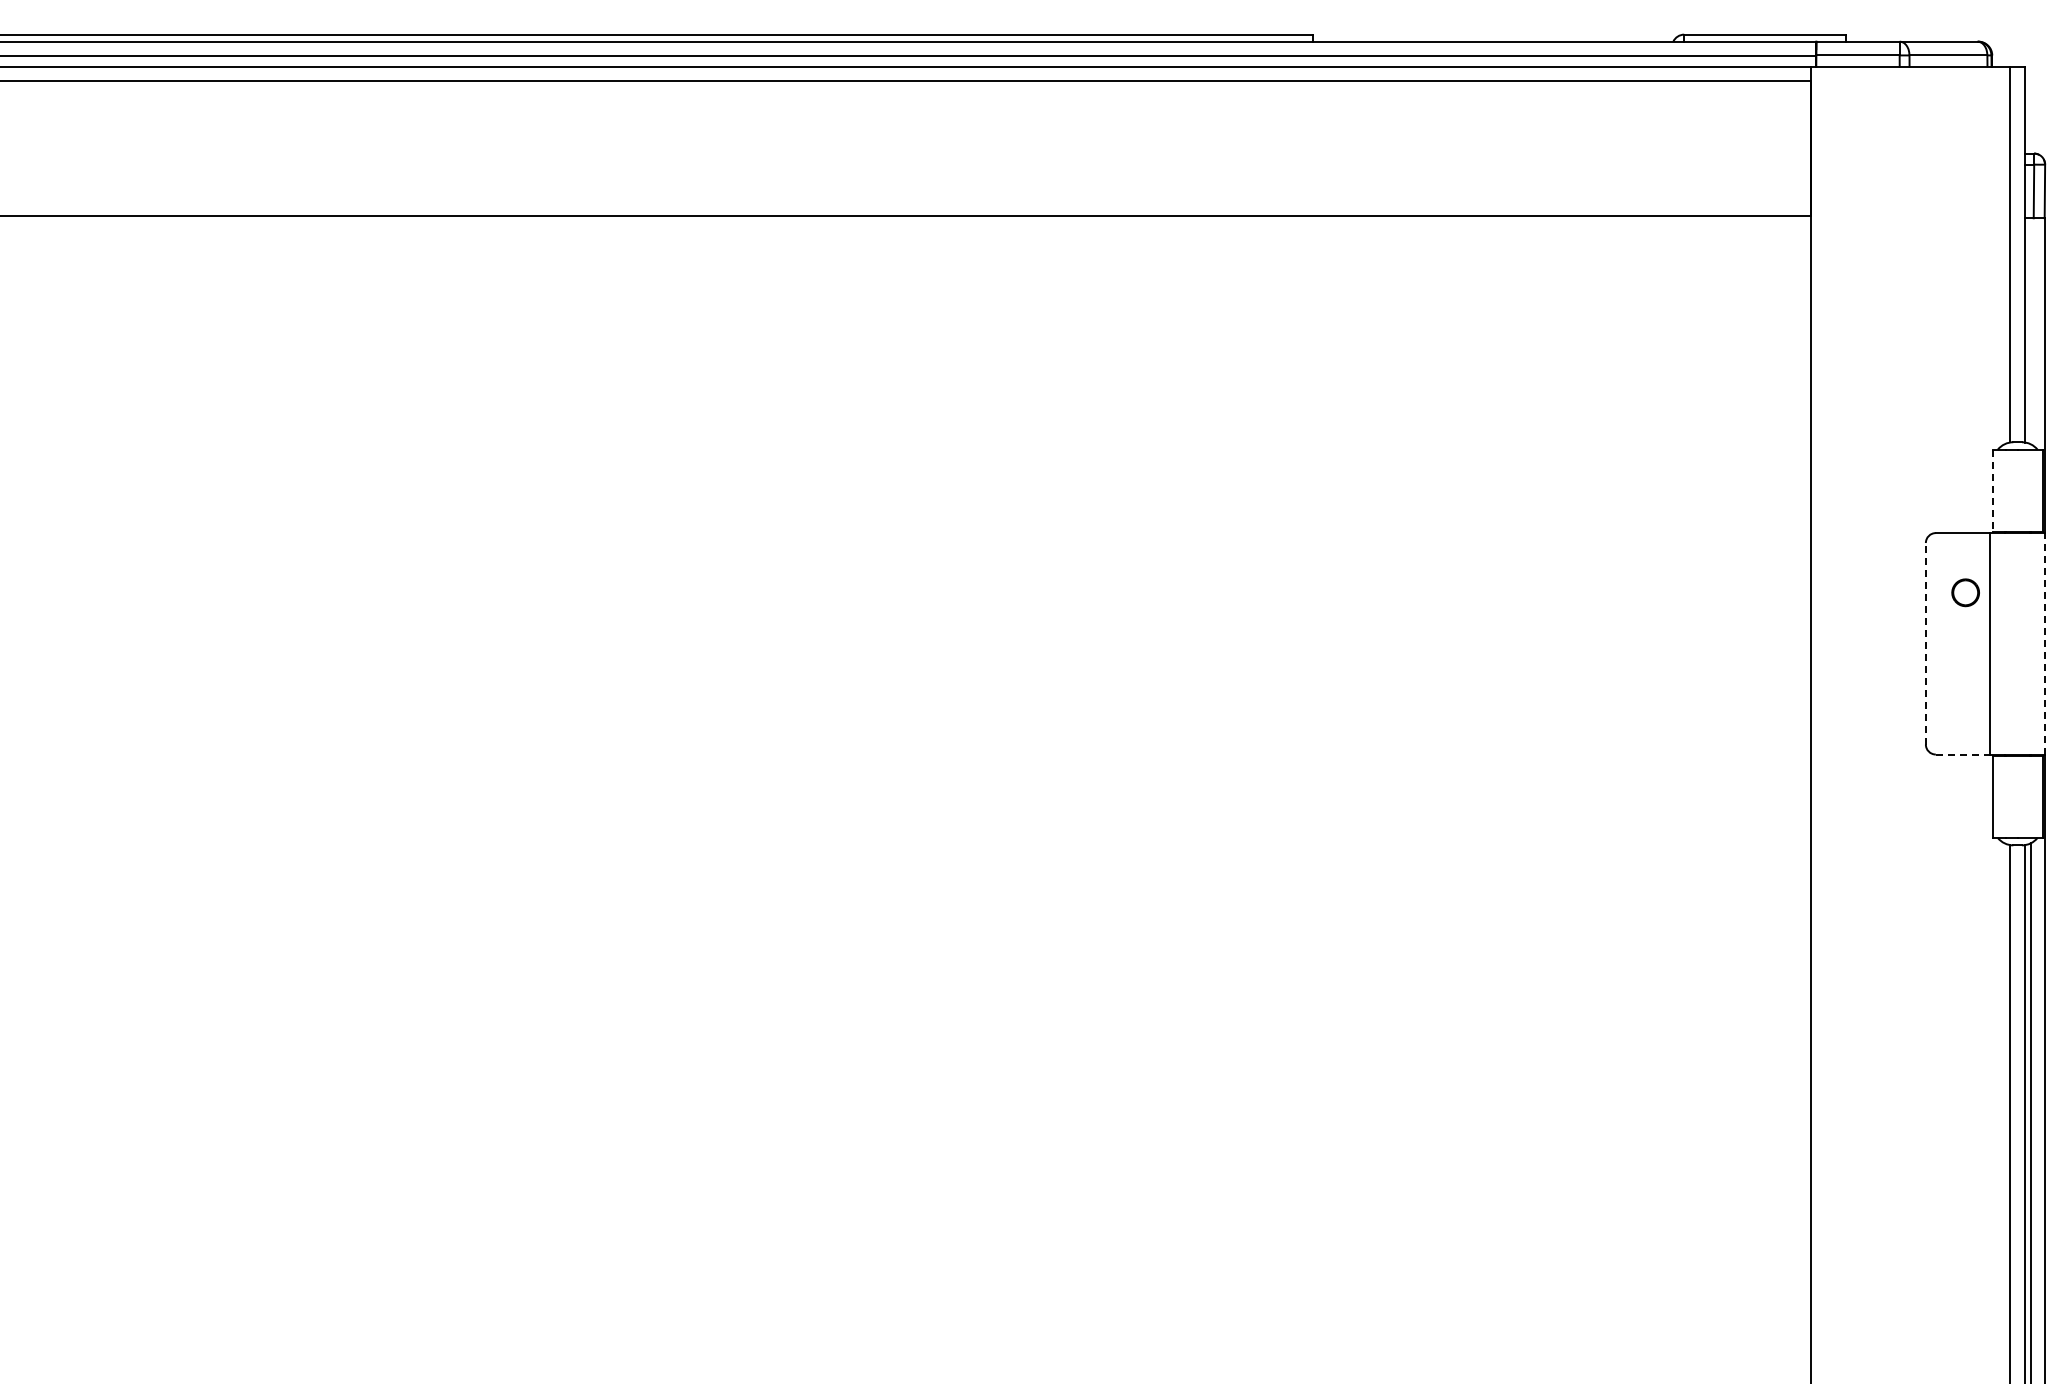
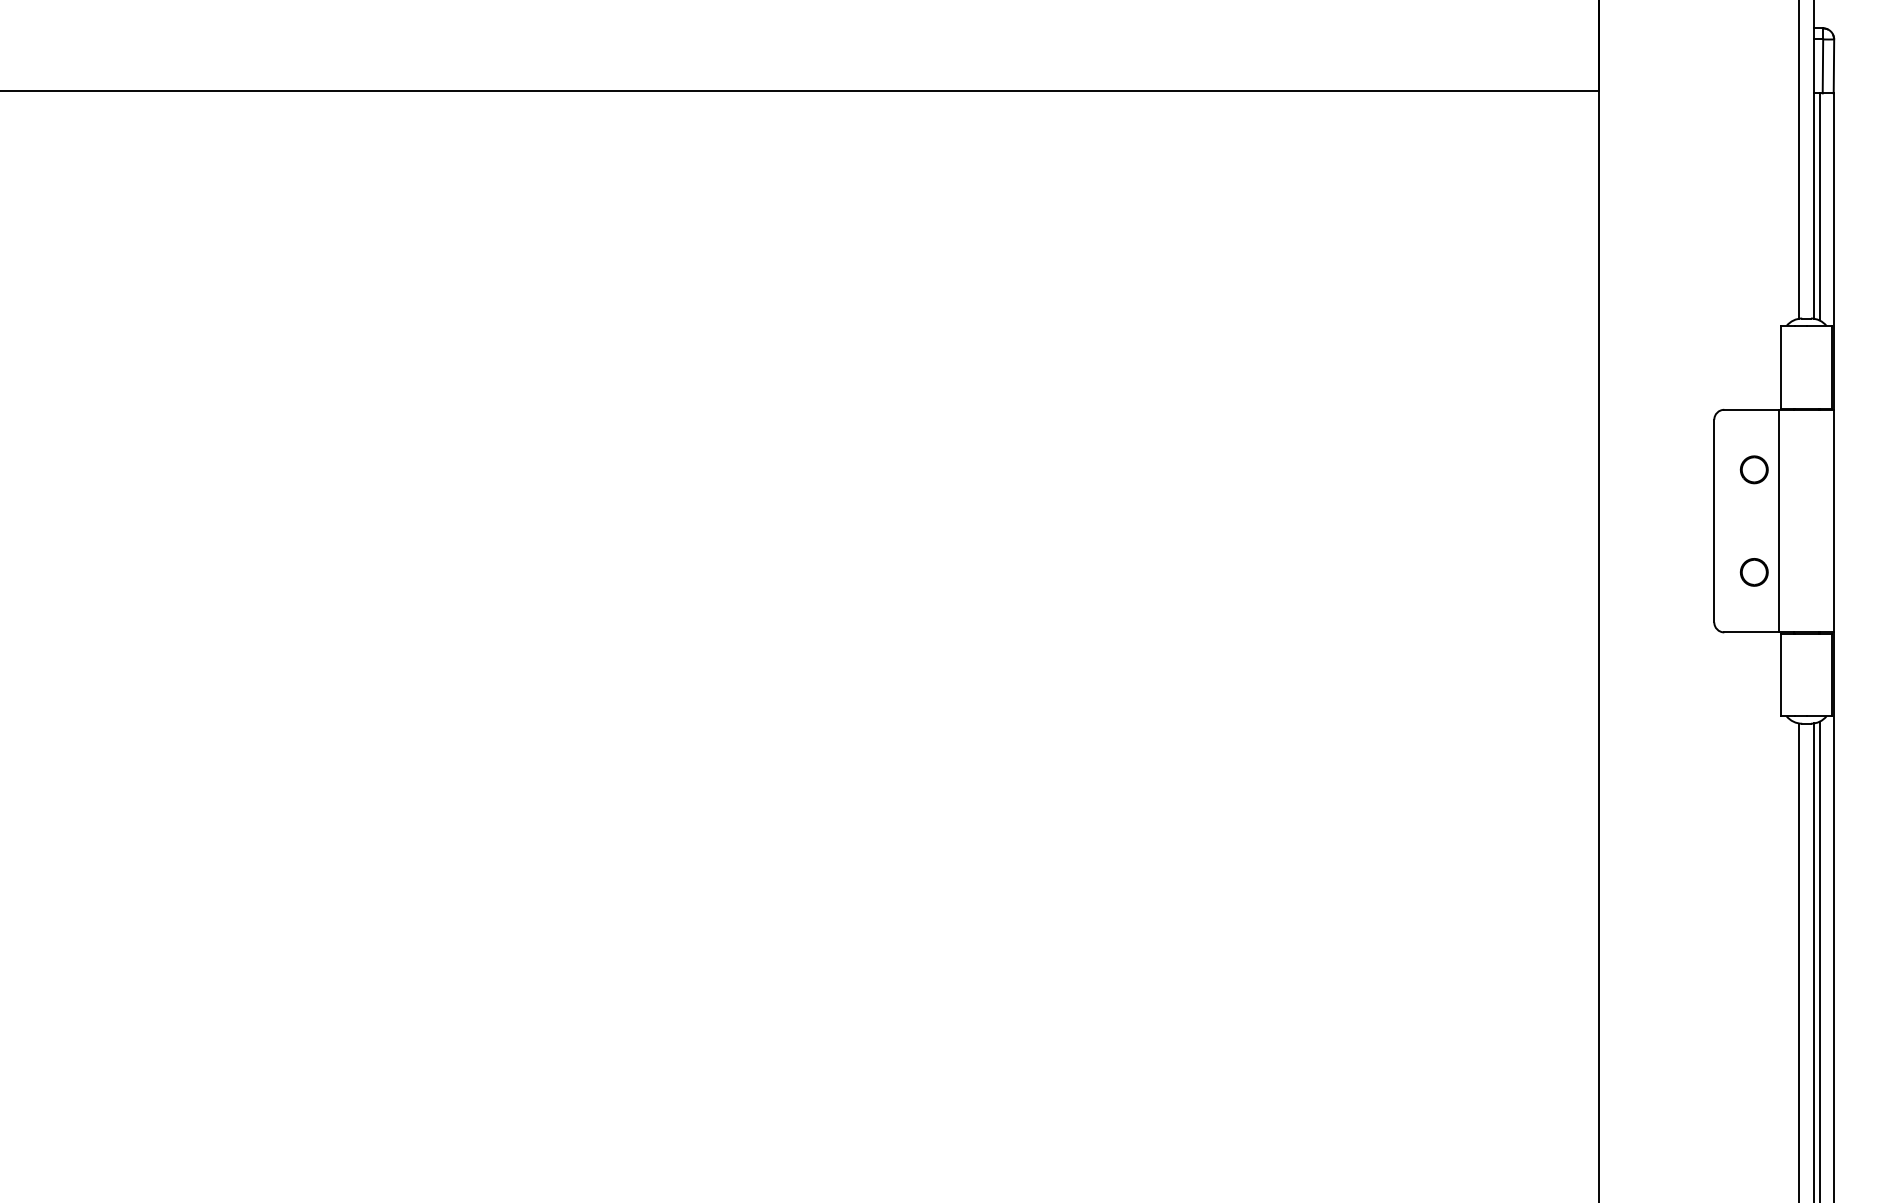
line: (2030, 331) -> (1819, 207), added
line: (1992, 491) -> (1781, 368), dashed -> solid
line: (1925, 643) -> (1713, 520), dashed -> solid
line: (2045, 643) -> (1834, 520), dashed -> solid
part: (1965, 694) -> (1754, 572), added
line: (1963, 754) -> (1752, 632), dashed -> solid

